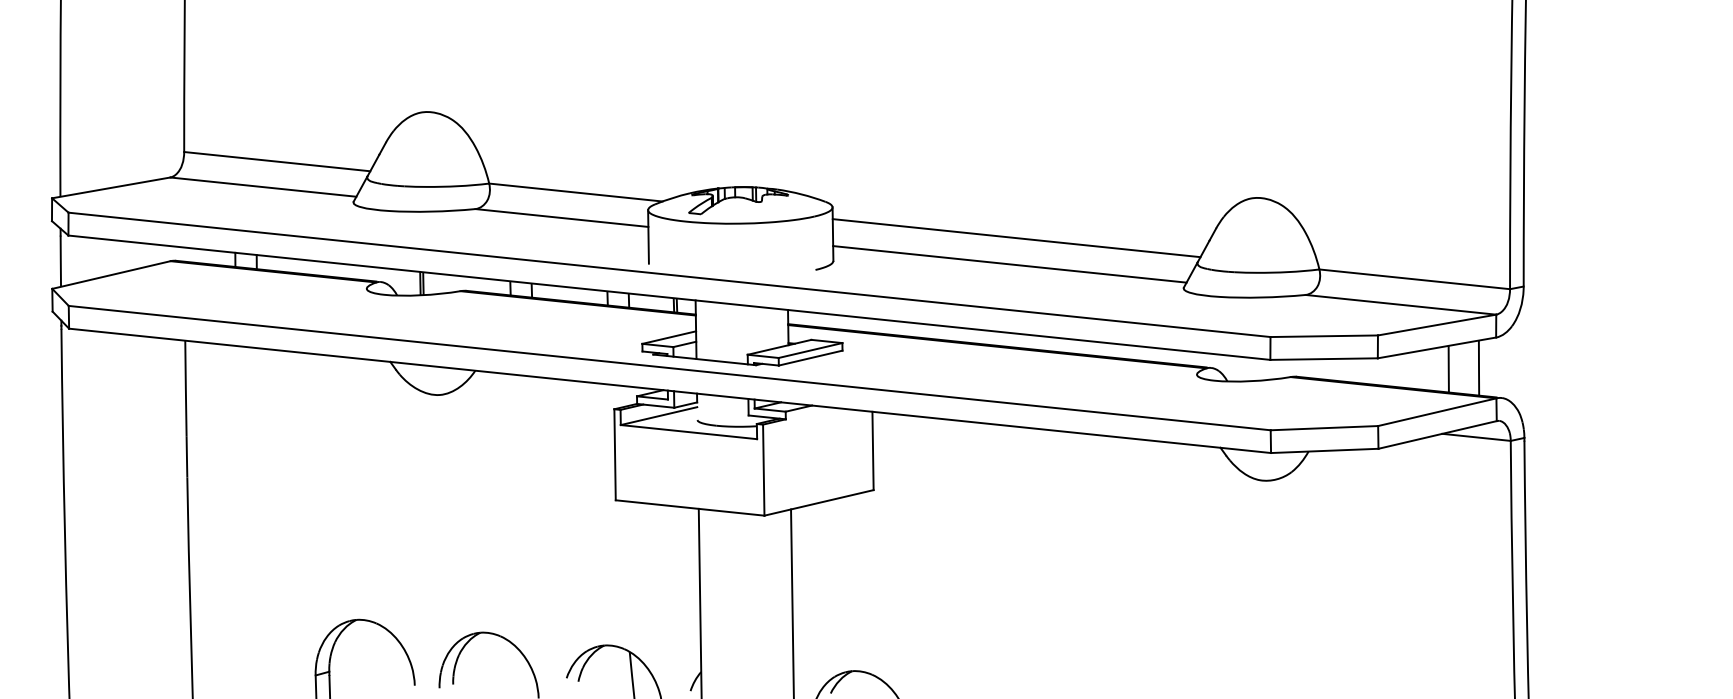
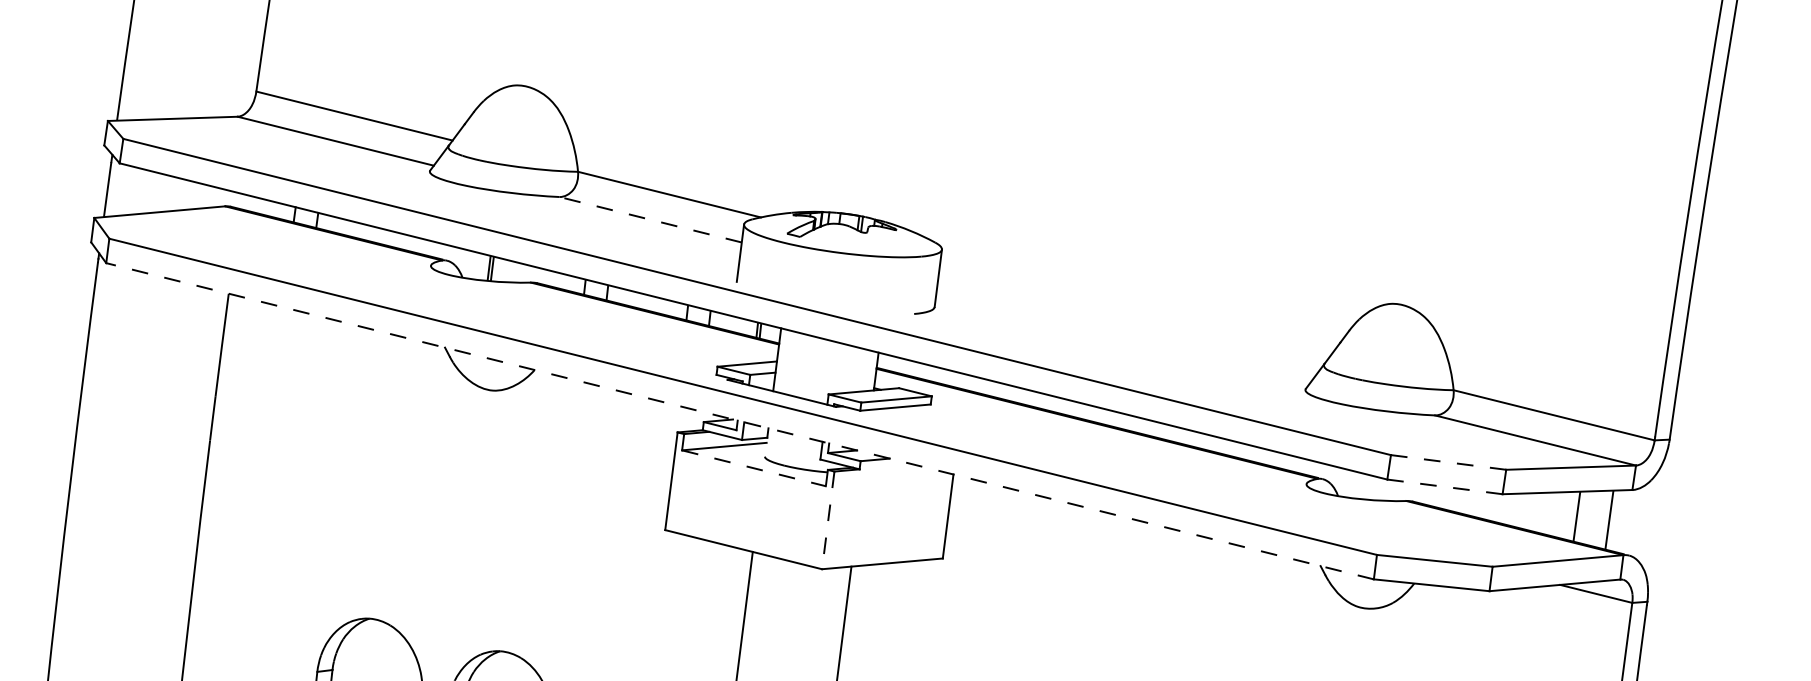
line: (561, 218) -> (650, 220), solid -> dashed
line: (1016, 238) -> (1134, 310), removed
line: (1009, 264) -> (1122, 337), removed
line: (1324, 336) -> (1448, 462), solid -> dashed
line: (1324, 359) -> (1445, 487), solid -> dashed
line: (669, 390) -> (739, 420), solid -> dashed
line: (688, 432) -> (753, 468), solid -> dashed
line: (763, 470) -> (827, 520), solid -> dashed

